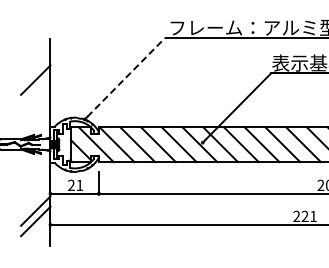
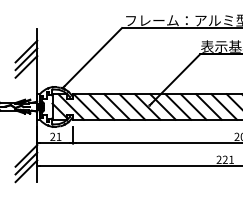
line: (35, 69) -> (26, 51), added
line: (126, 77) -> (93, 57), dashed -> solid
line: (35, 90) -> (26, 66), added
line: (35, 231) -> (26, 170), added

